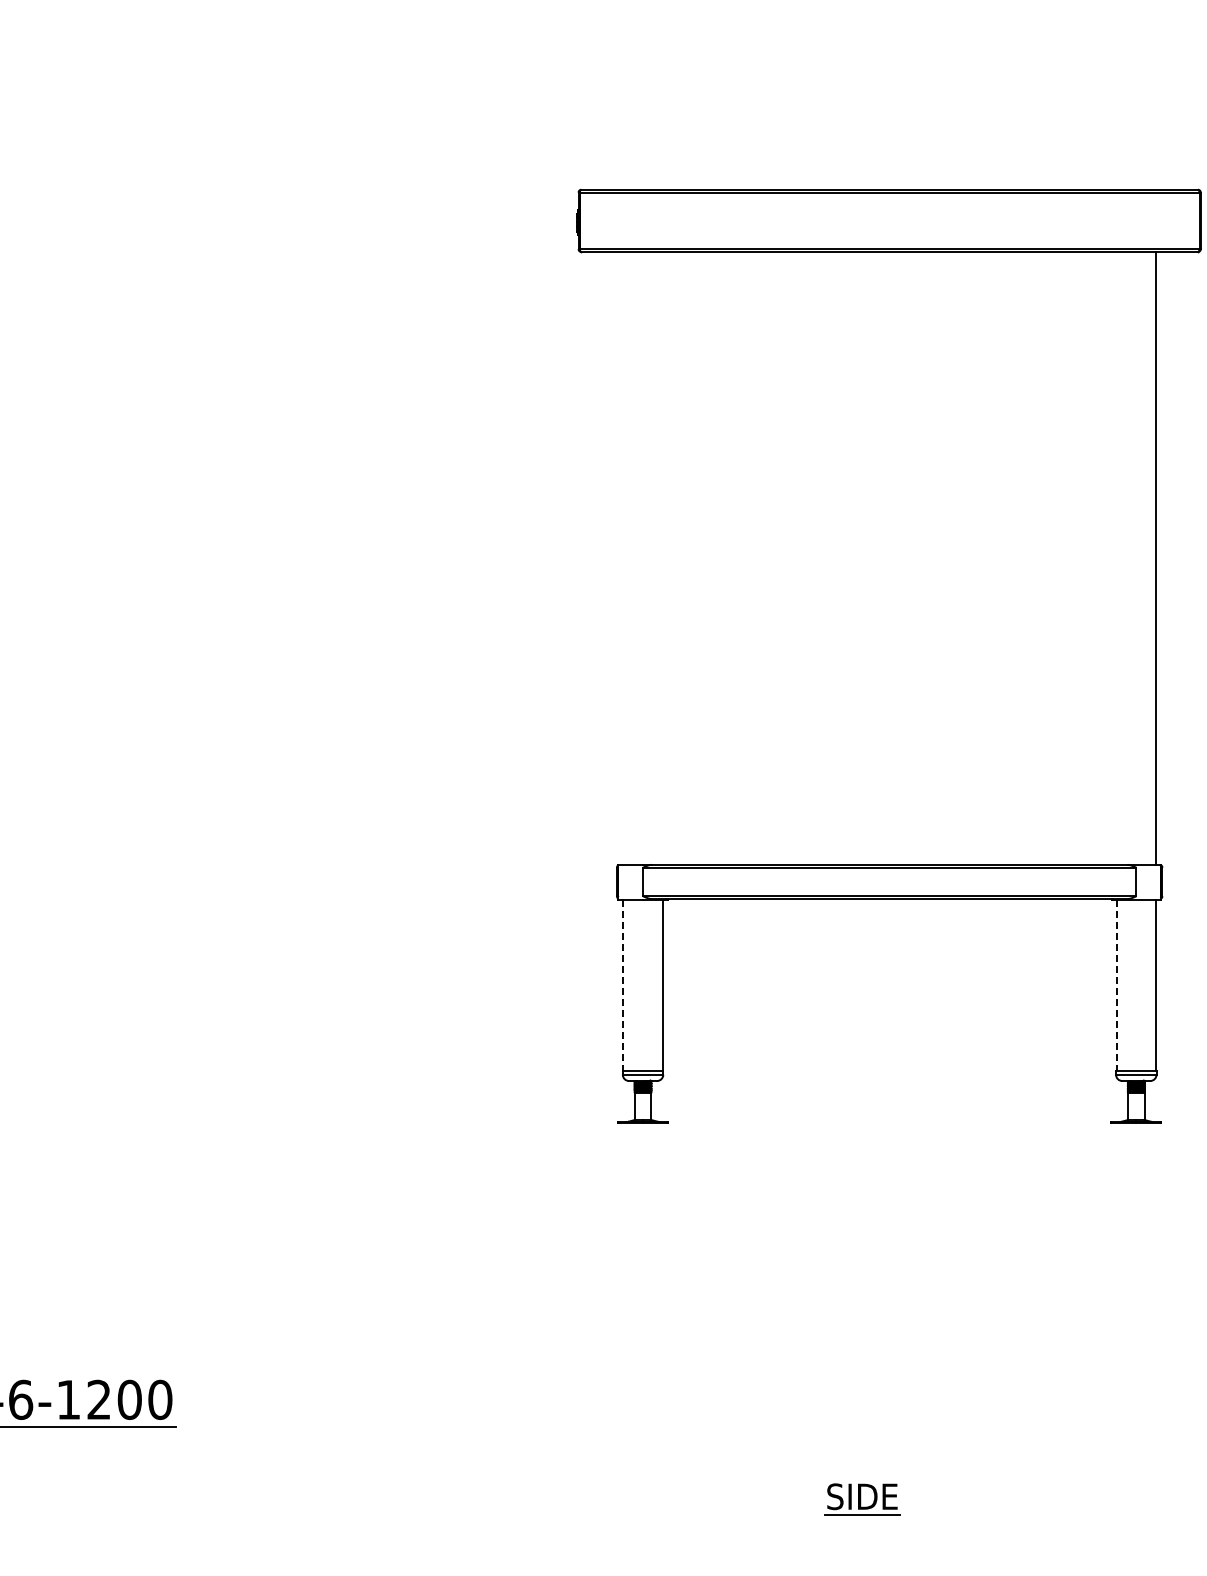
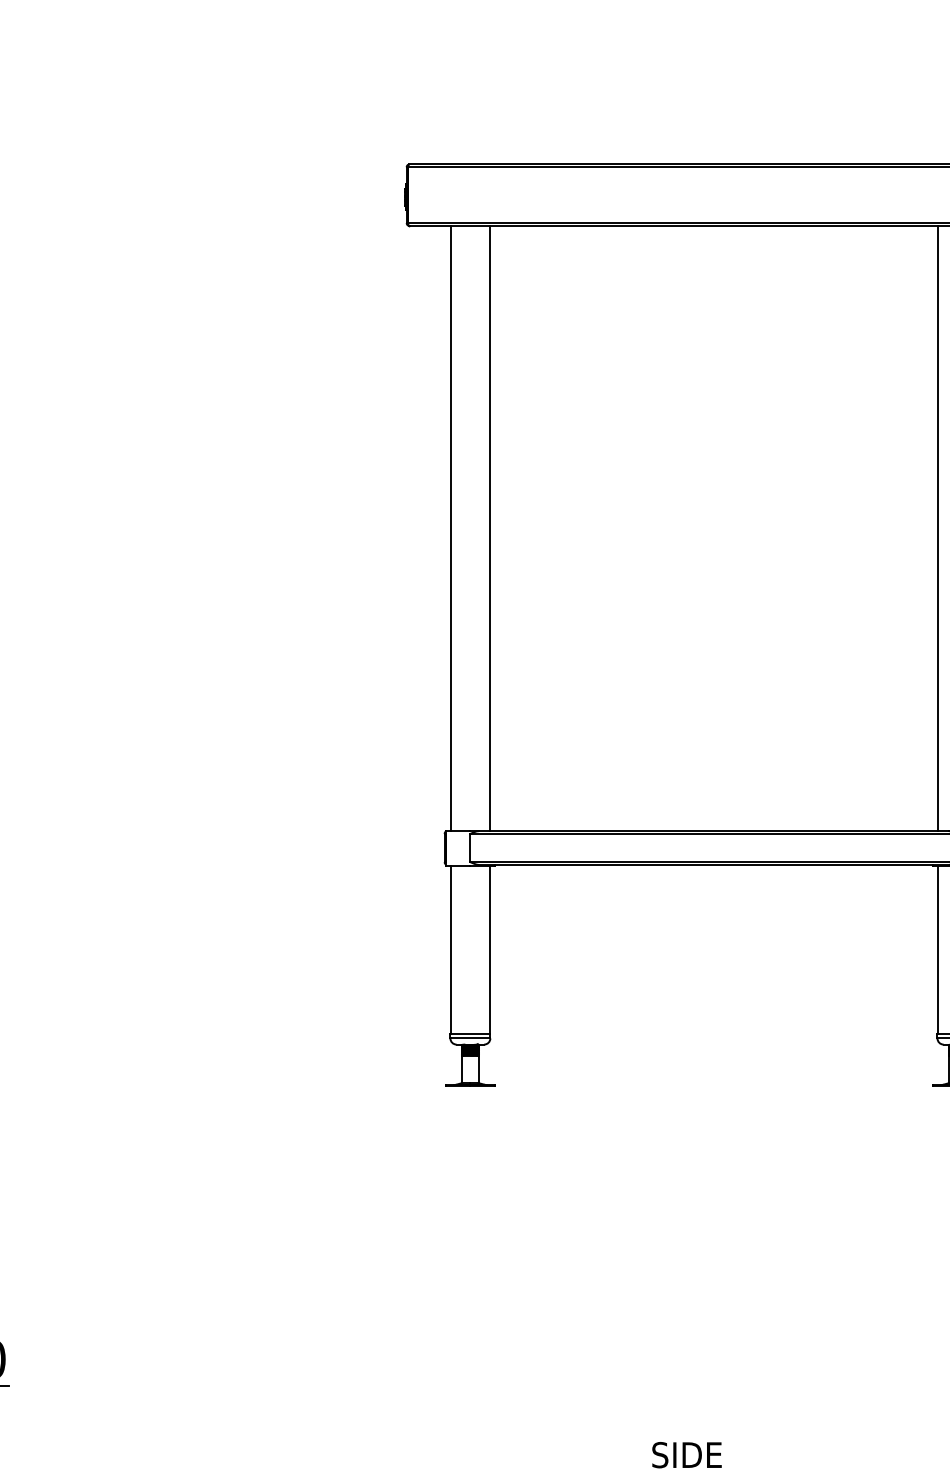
line: (623, 557) -> (451, 527), added
line: (662, 557) -> (489, 527), added
line: (1116, 557) -> (937, 527), added
line: (623, 985) -> (451, 950), dashed -> solid
line: (1116, 985) -> (937, 950), dashed -> solid

